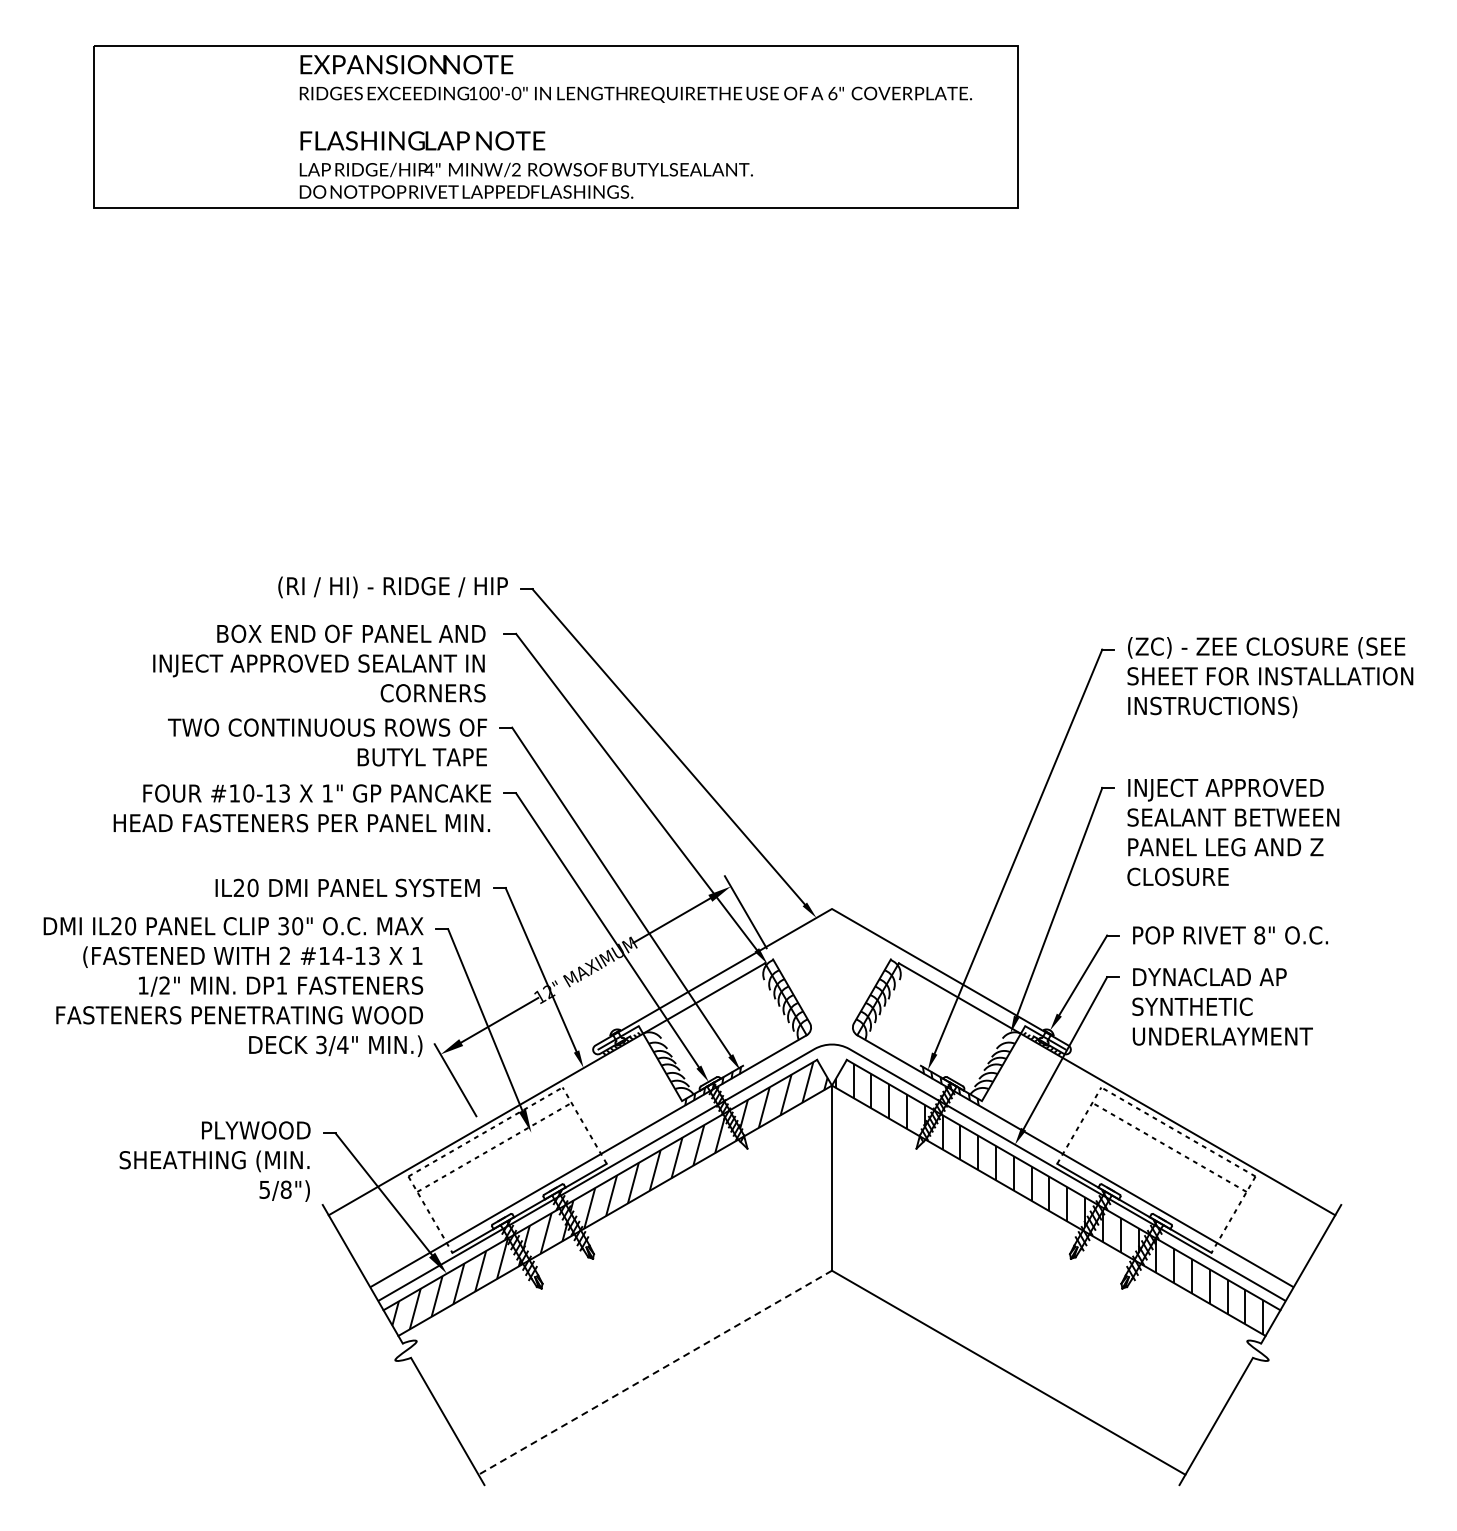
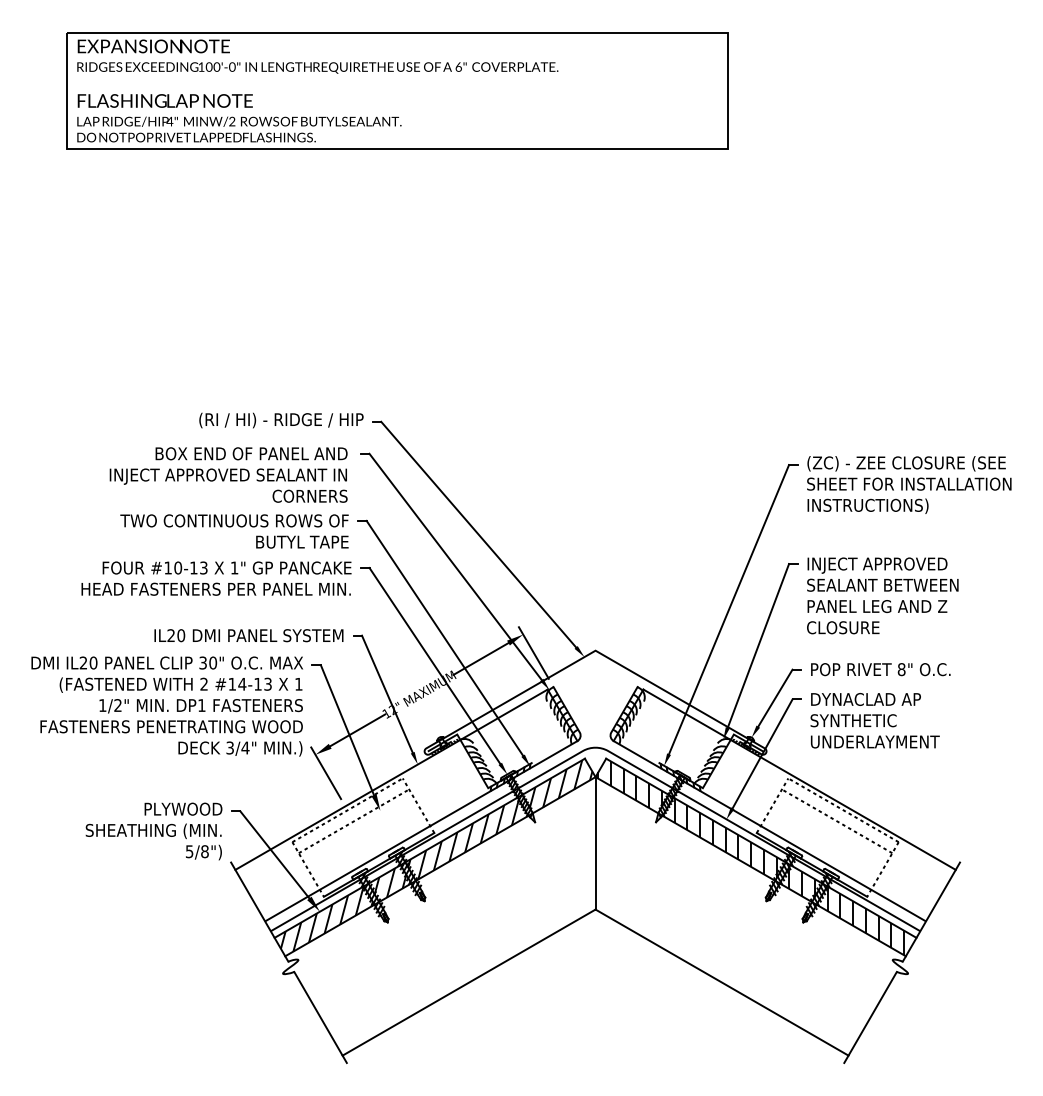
text: (635, 126) -> (317, 90), moved
line: (654, 1373) -> (468, 983), dashed -> solid

